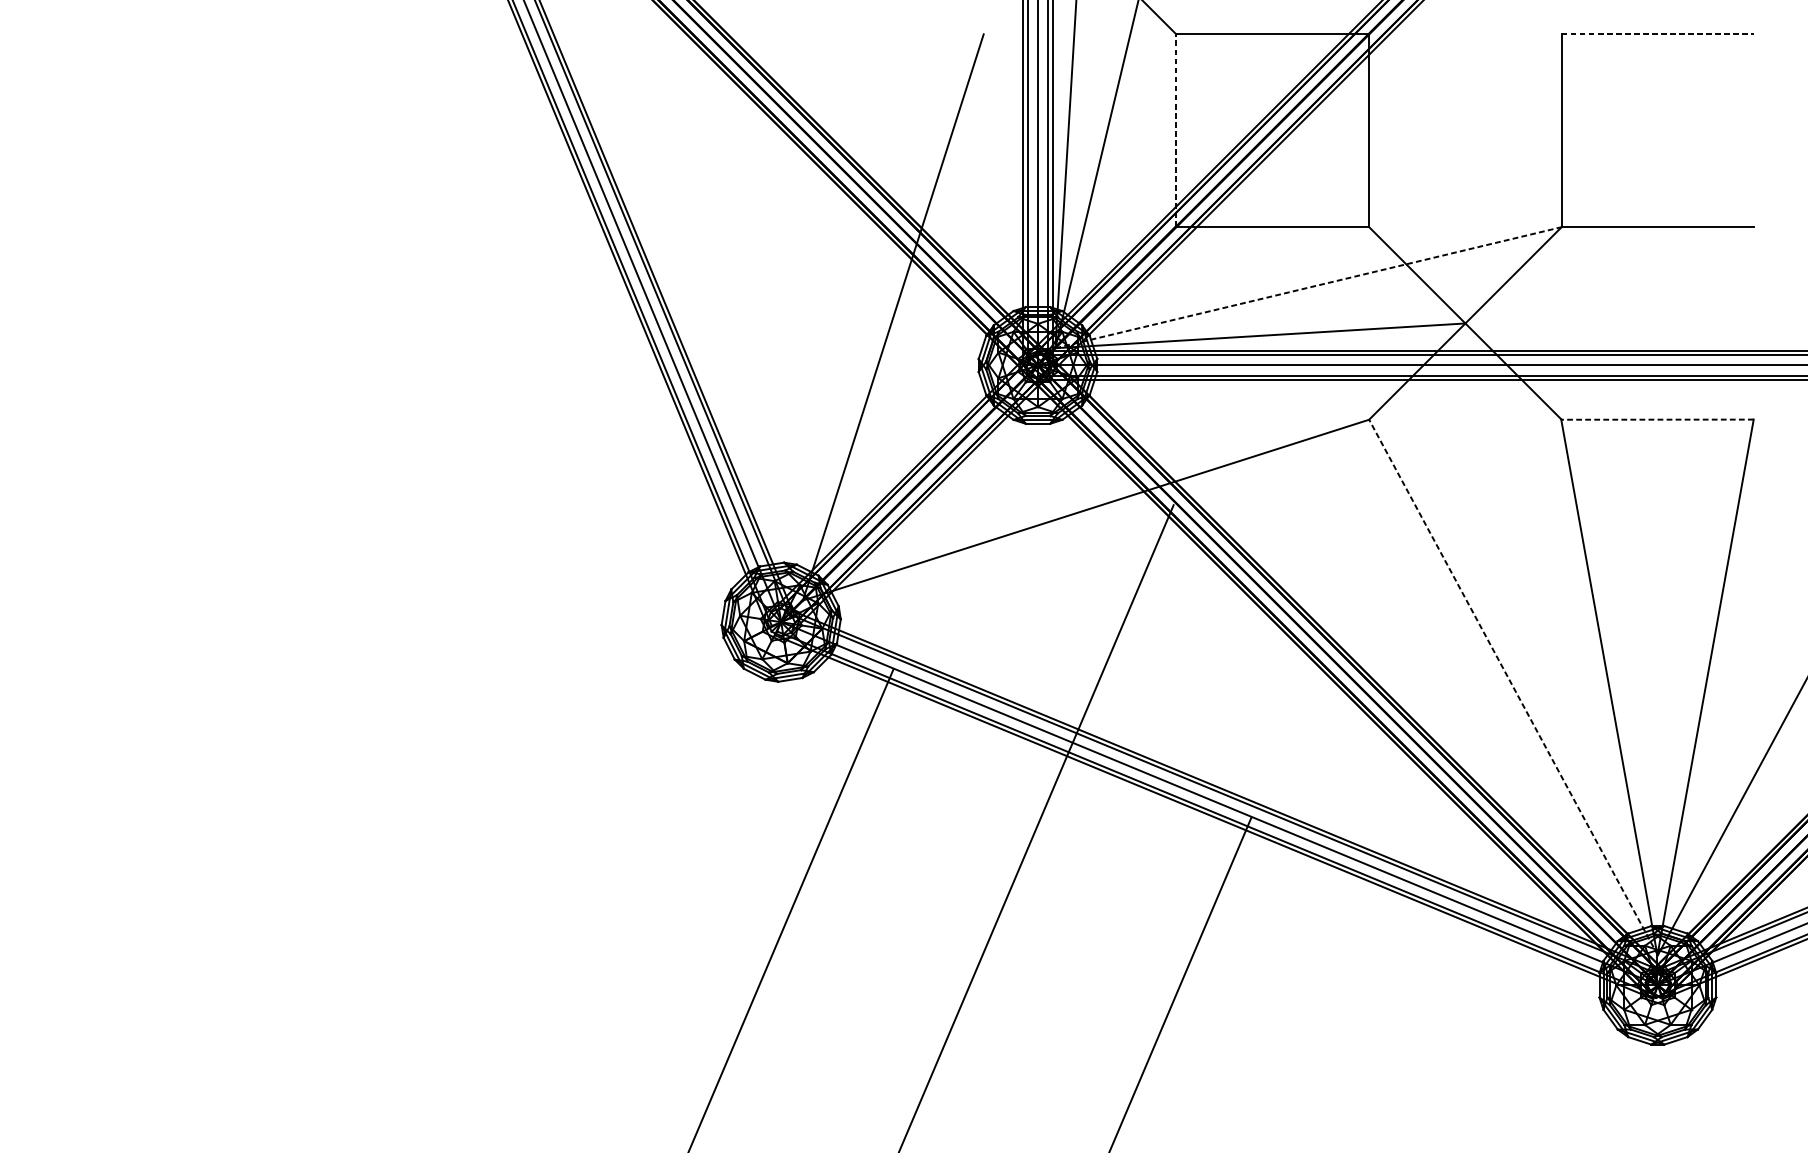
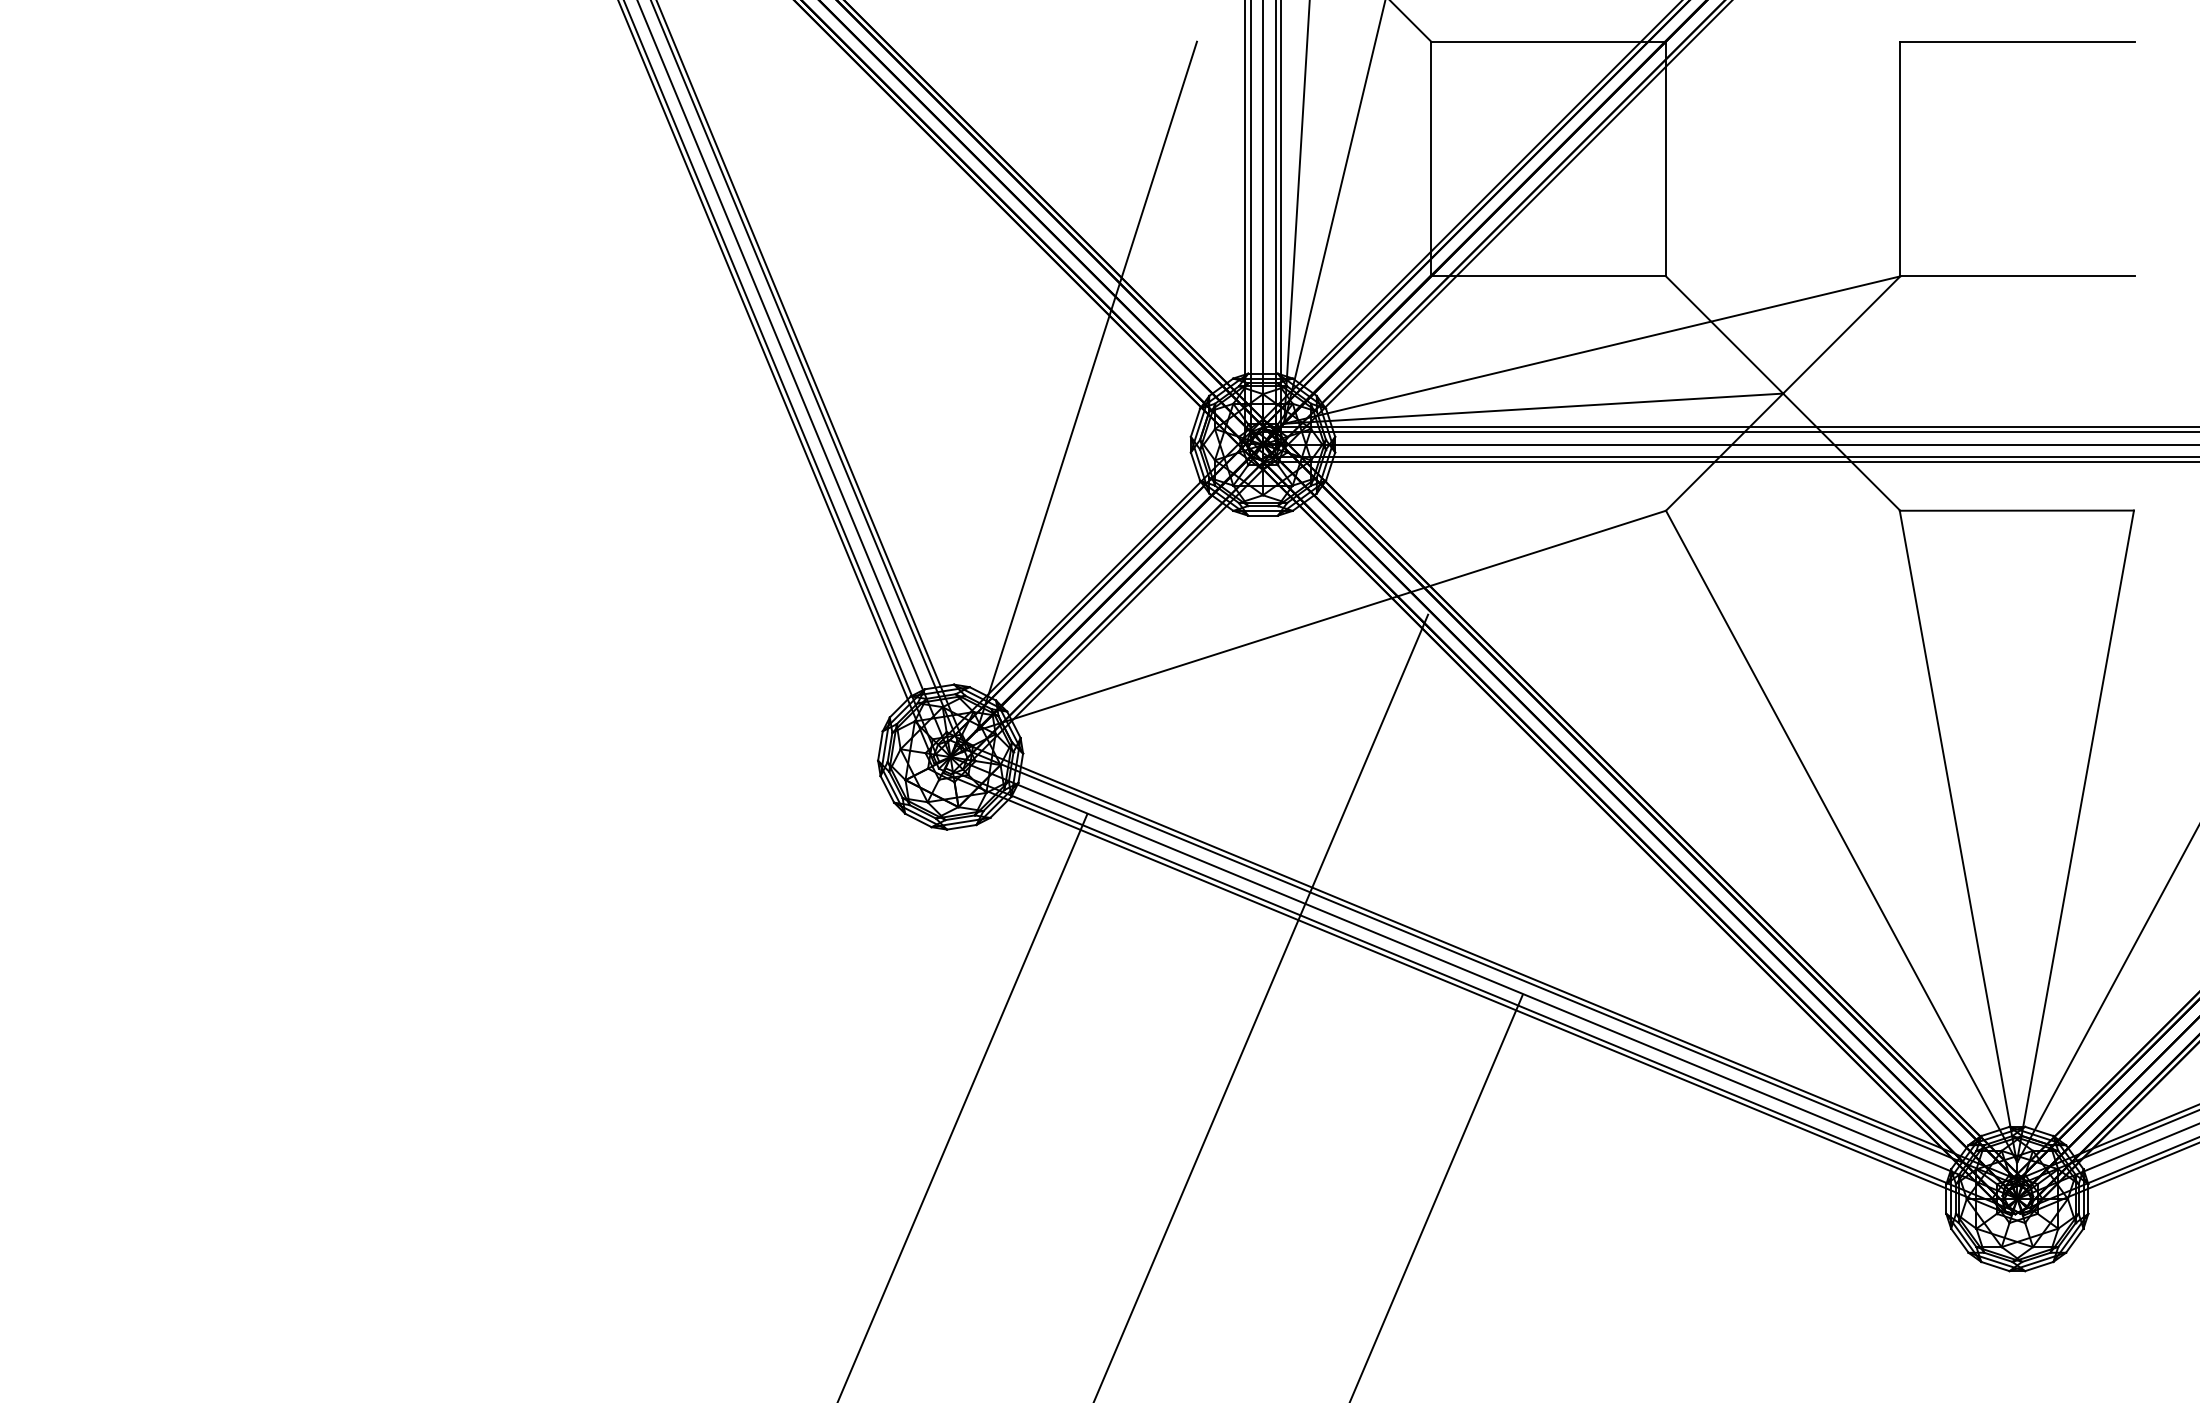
line: (1658, 34) -> (2017, 41), dashed -> solid
line: (1176, 130) -> (1431, 158), dashed -> solid
line: (1308, 288) -> (1592, 350), dashed -> solid
line: (1657, 419) -> (2016, 510), dashed -> solid
line: (1513, 687) -> (1841, 836), dashed -> solid

